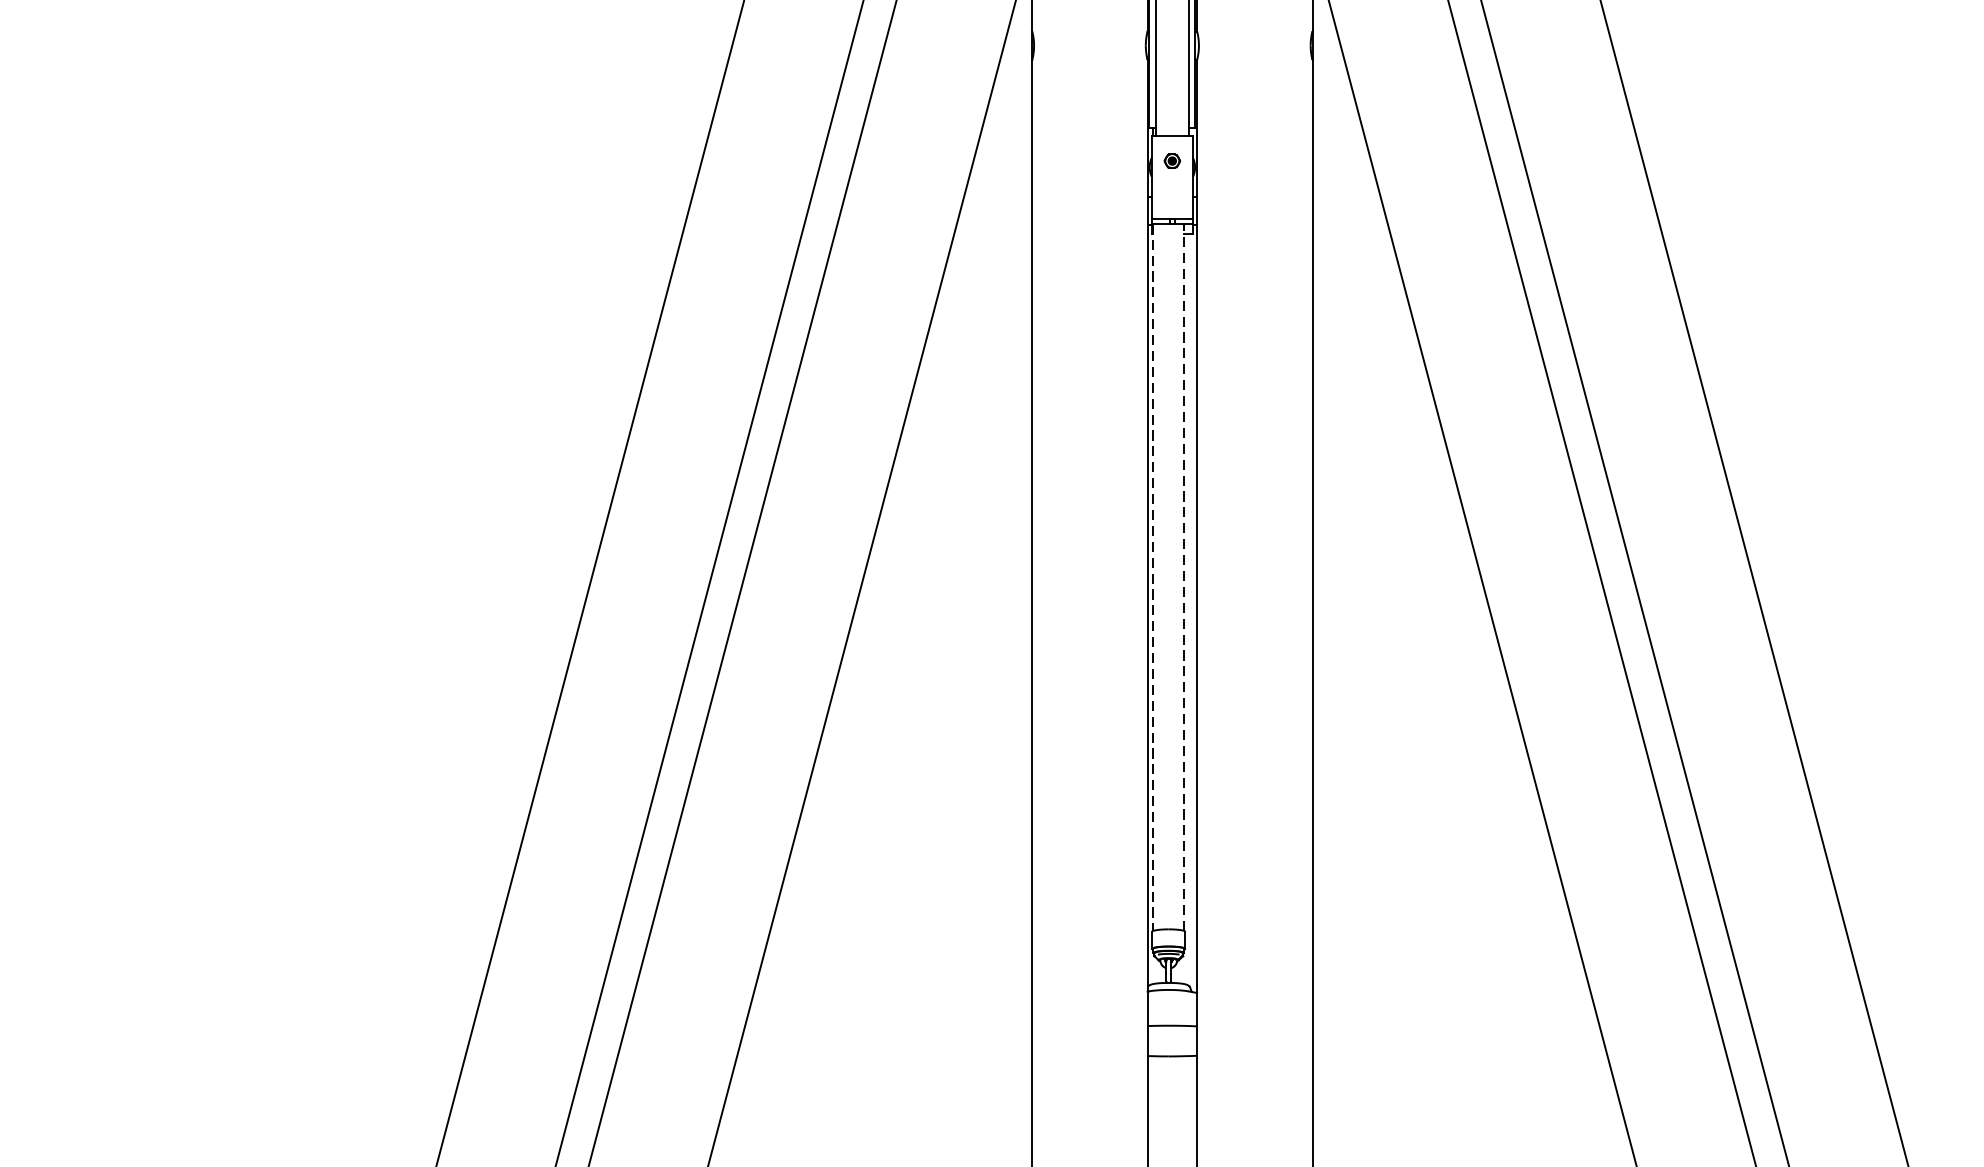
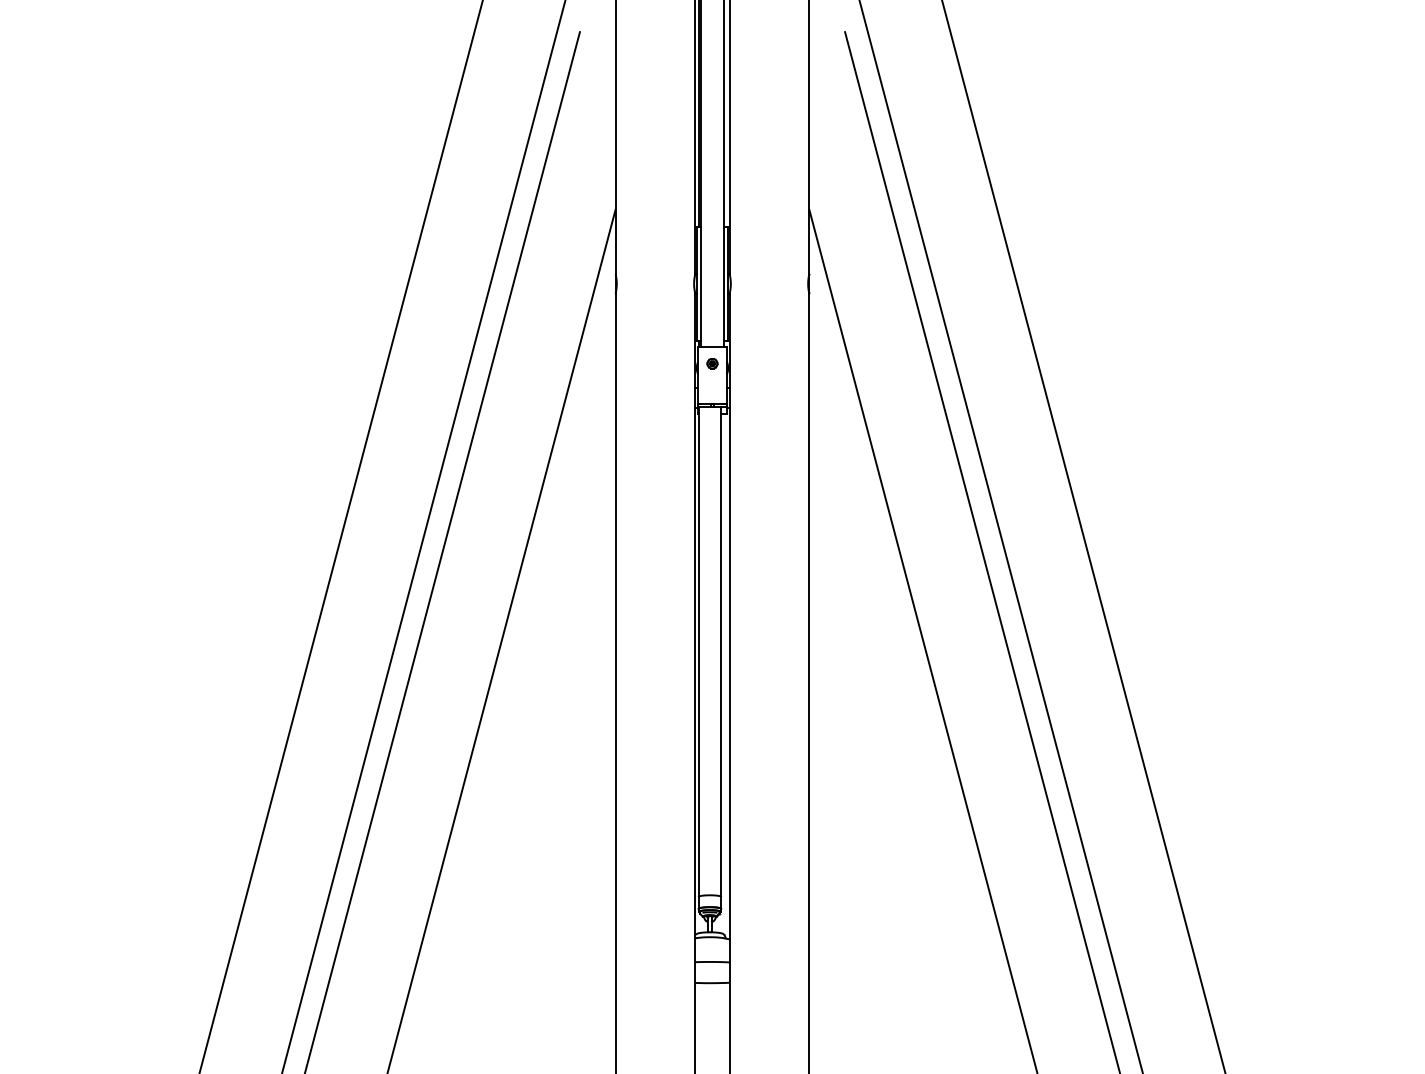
line: (1153, 576) -> (699, 651), dashed -> solid
line: (1183, 576) -> (720, 651), dashed -> solid

